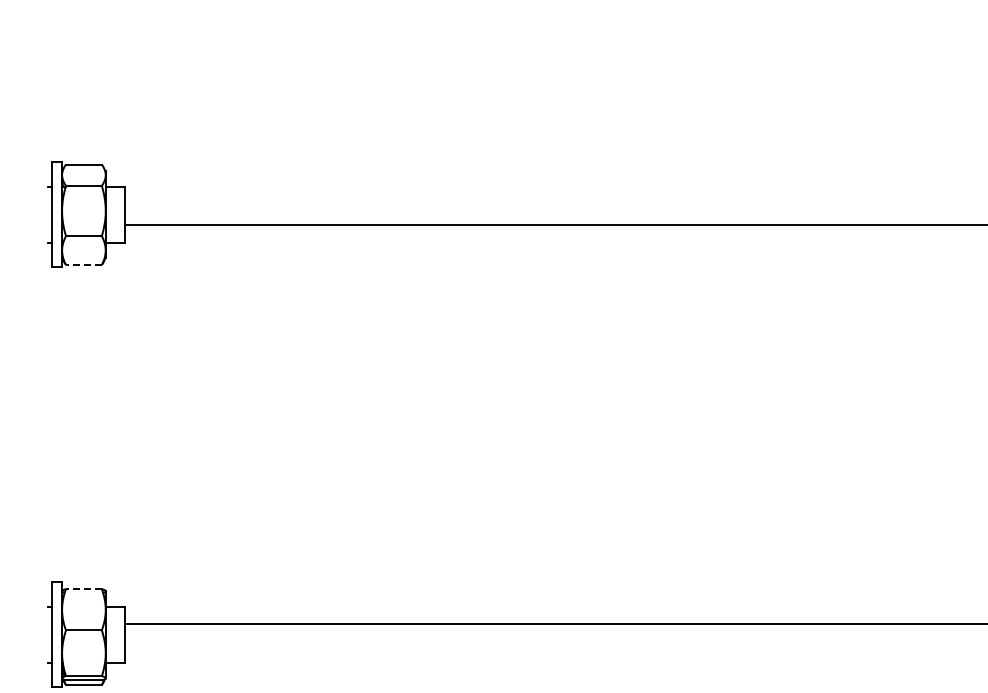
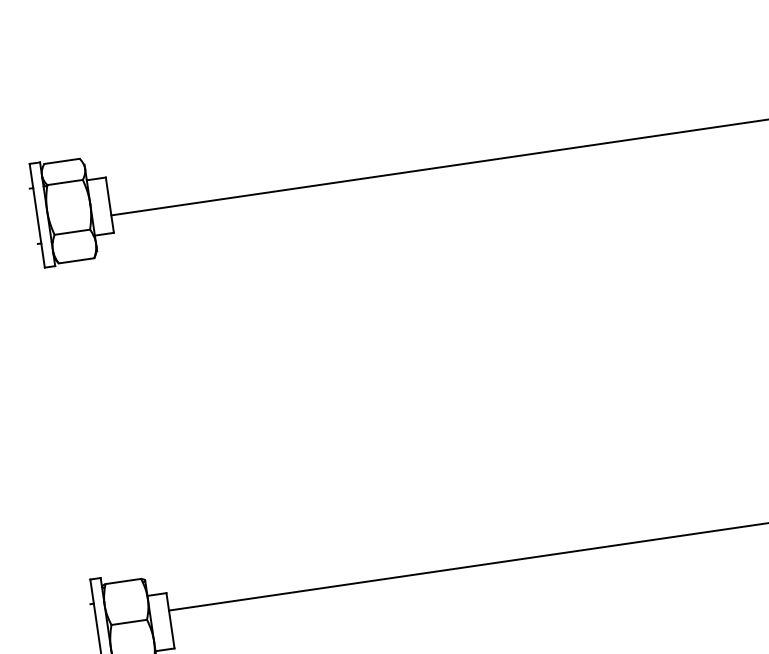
line: (83, 265) -> (76, 261), dashed -> solid
line: (83, 589) -> (122, 581), dashed -> solid

